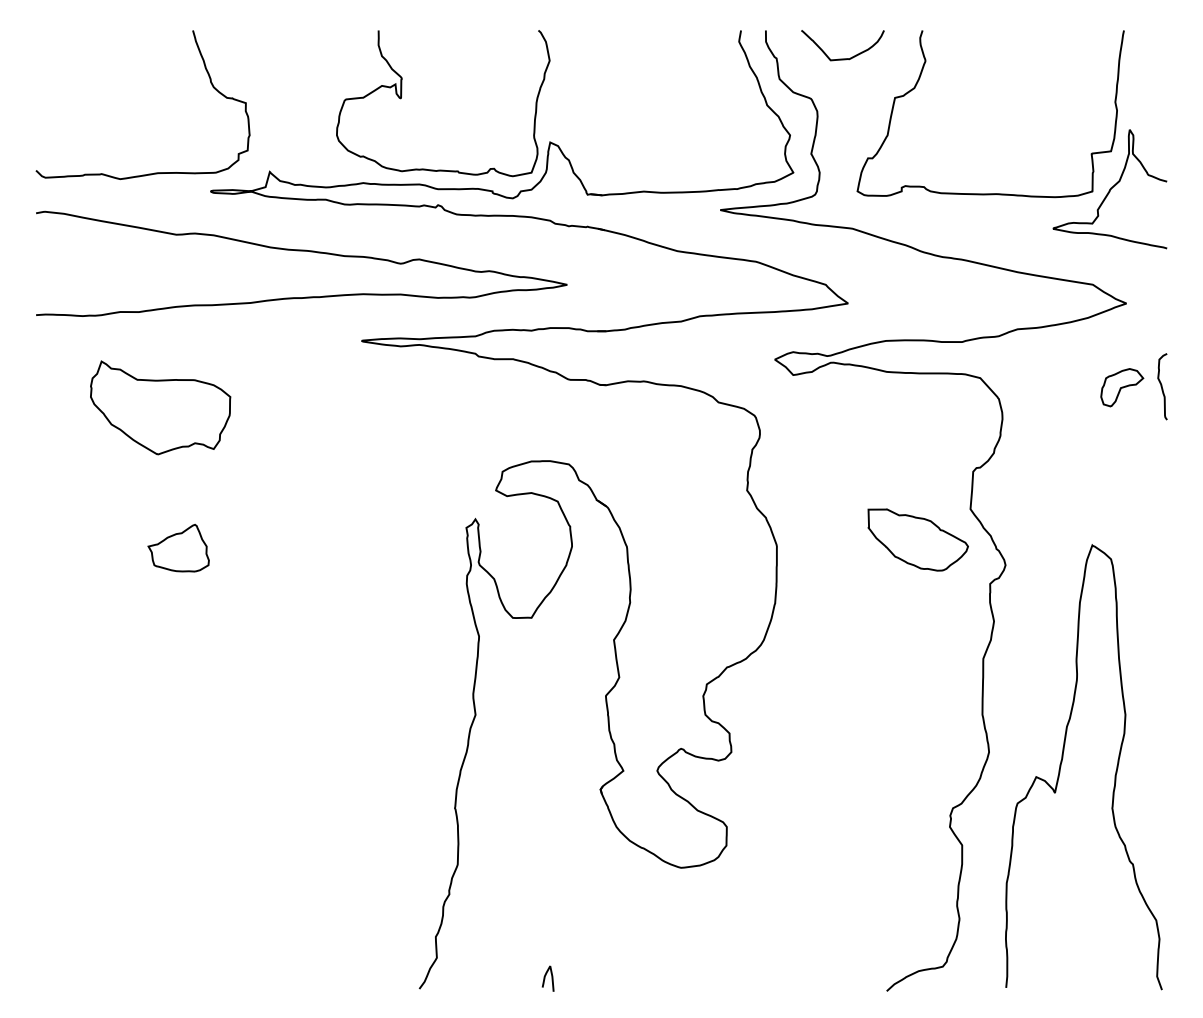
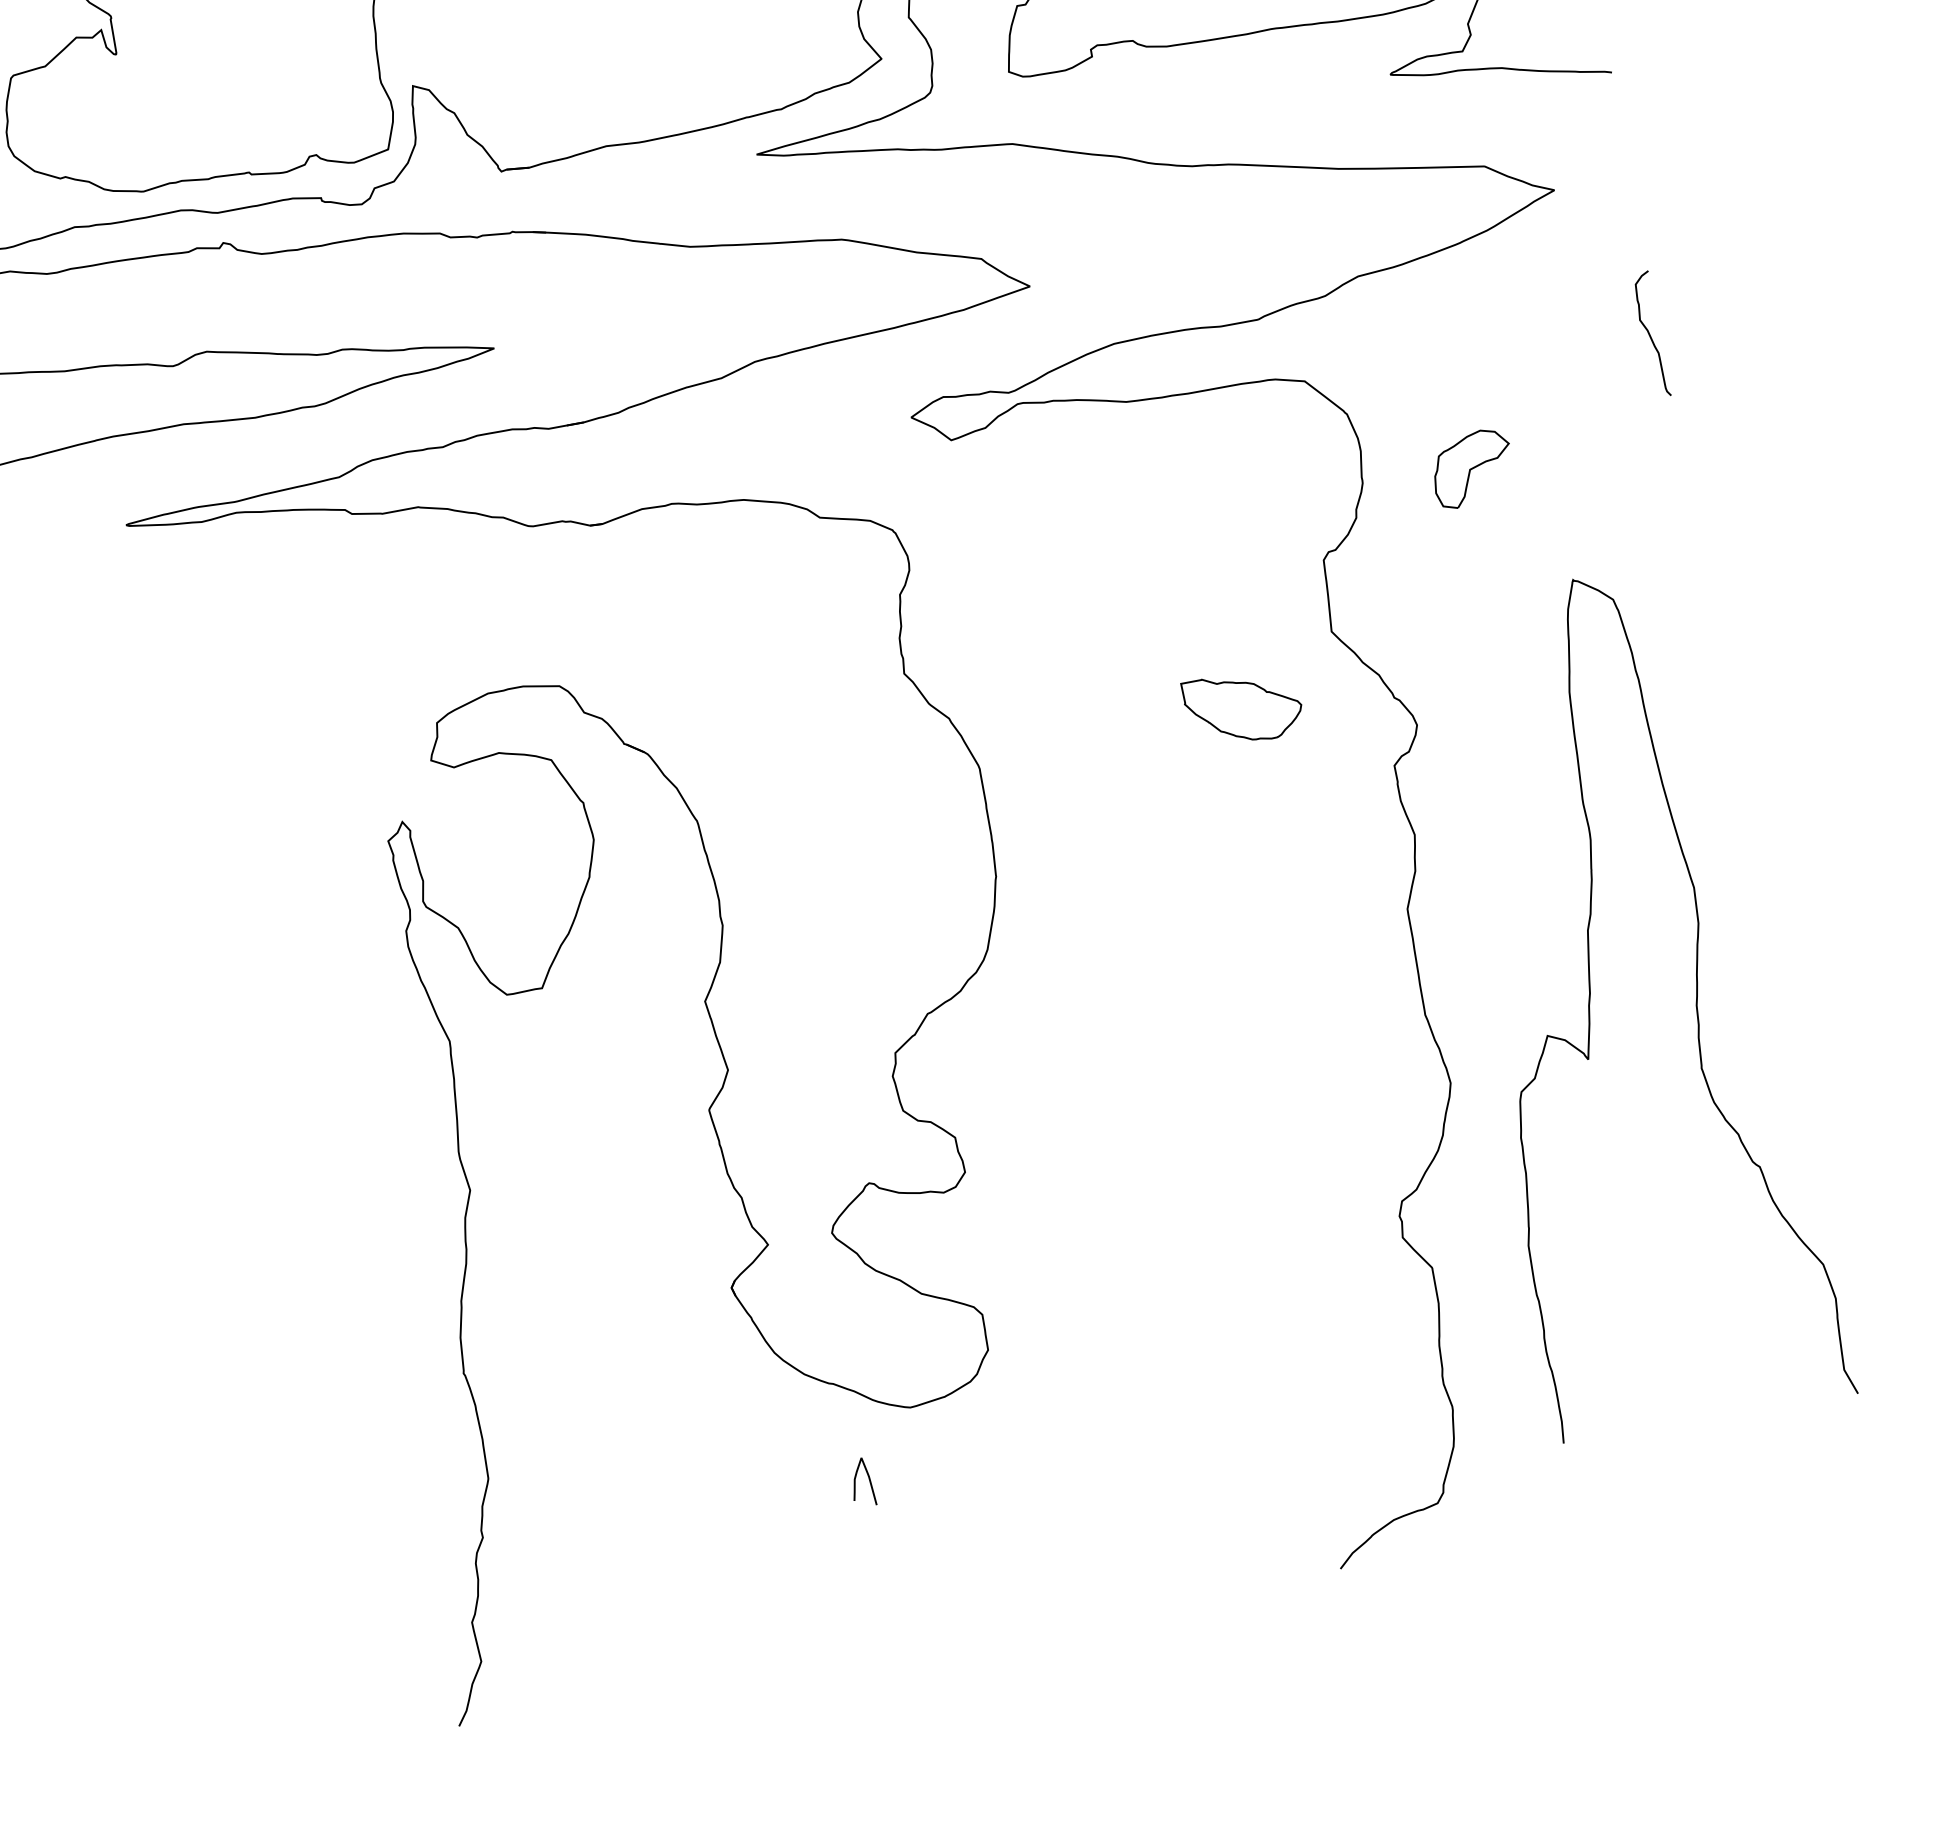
part: (1122, 387) -> (1472, 468), moved
part: (917, 539) -> (1242, 707), size x0.6
curve: (1062, 762) -> (1591, 999), moved
curve: (545, 978) -> (856, 1482), moved

